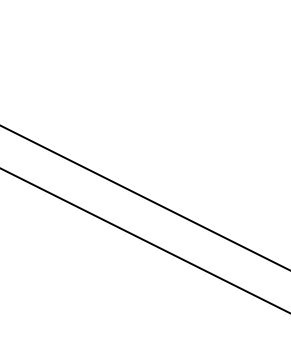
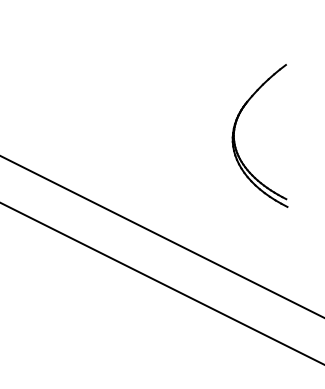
part: (212, 100) -> (235, 130), added

